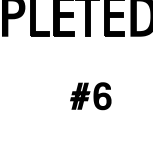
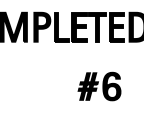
part: (90, 96) -> (99, 86), size x1.43

